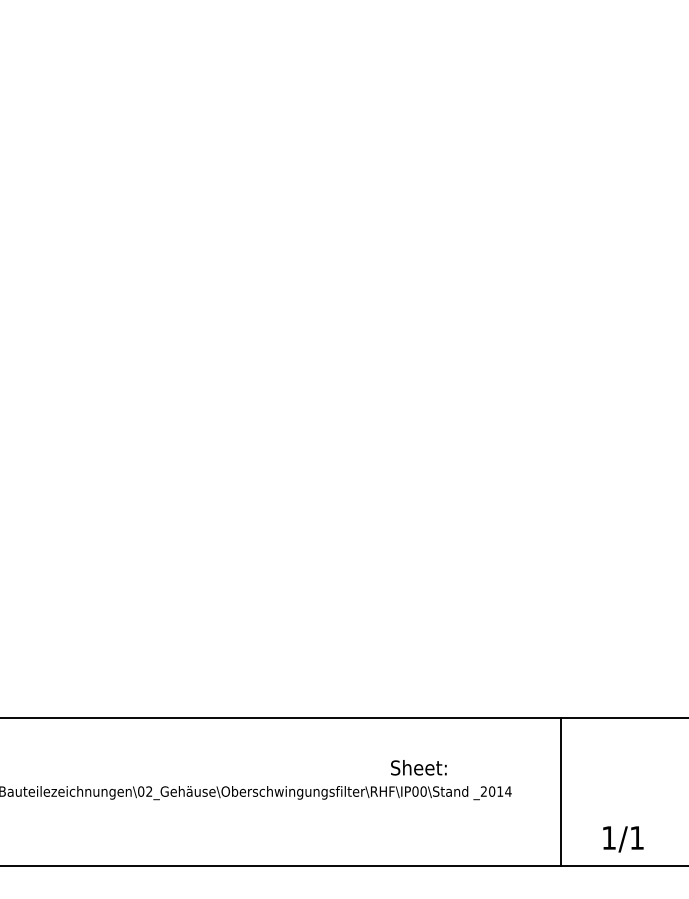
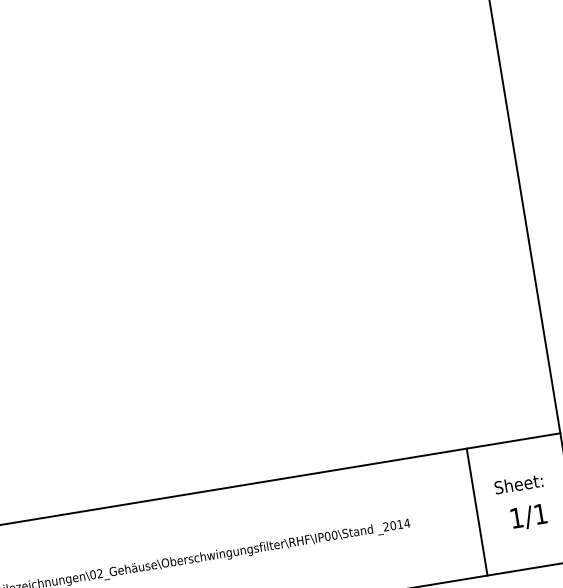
text: (418, 767) -> (518, 483), moved
line: (561, 791) -> (477, 511), moved
text: (623, 839) -> (529, 517), moved

